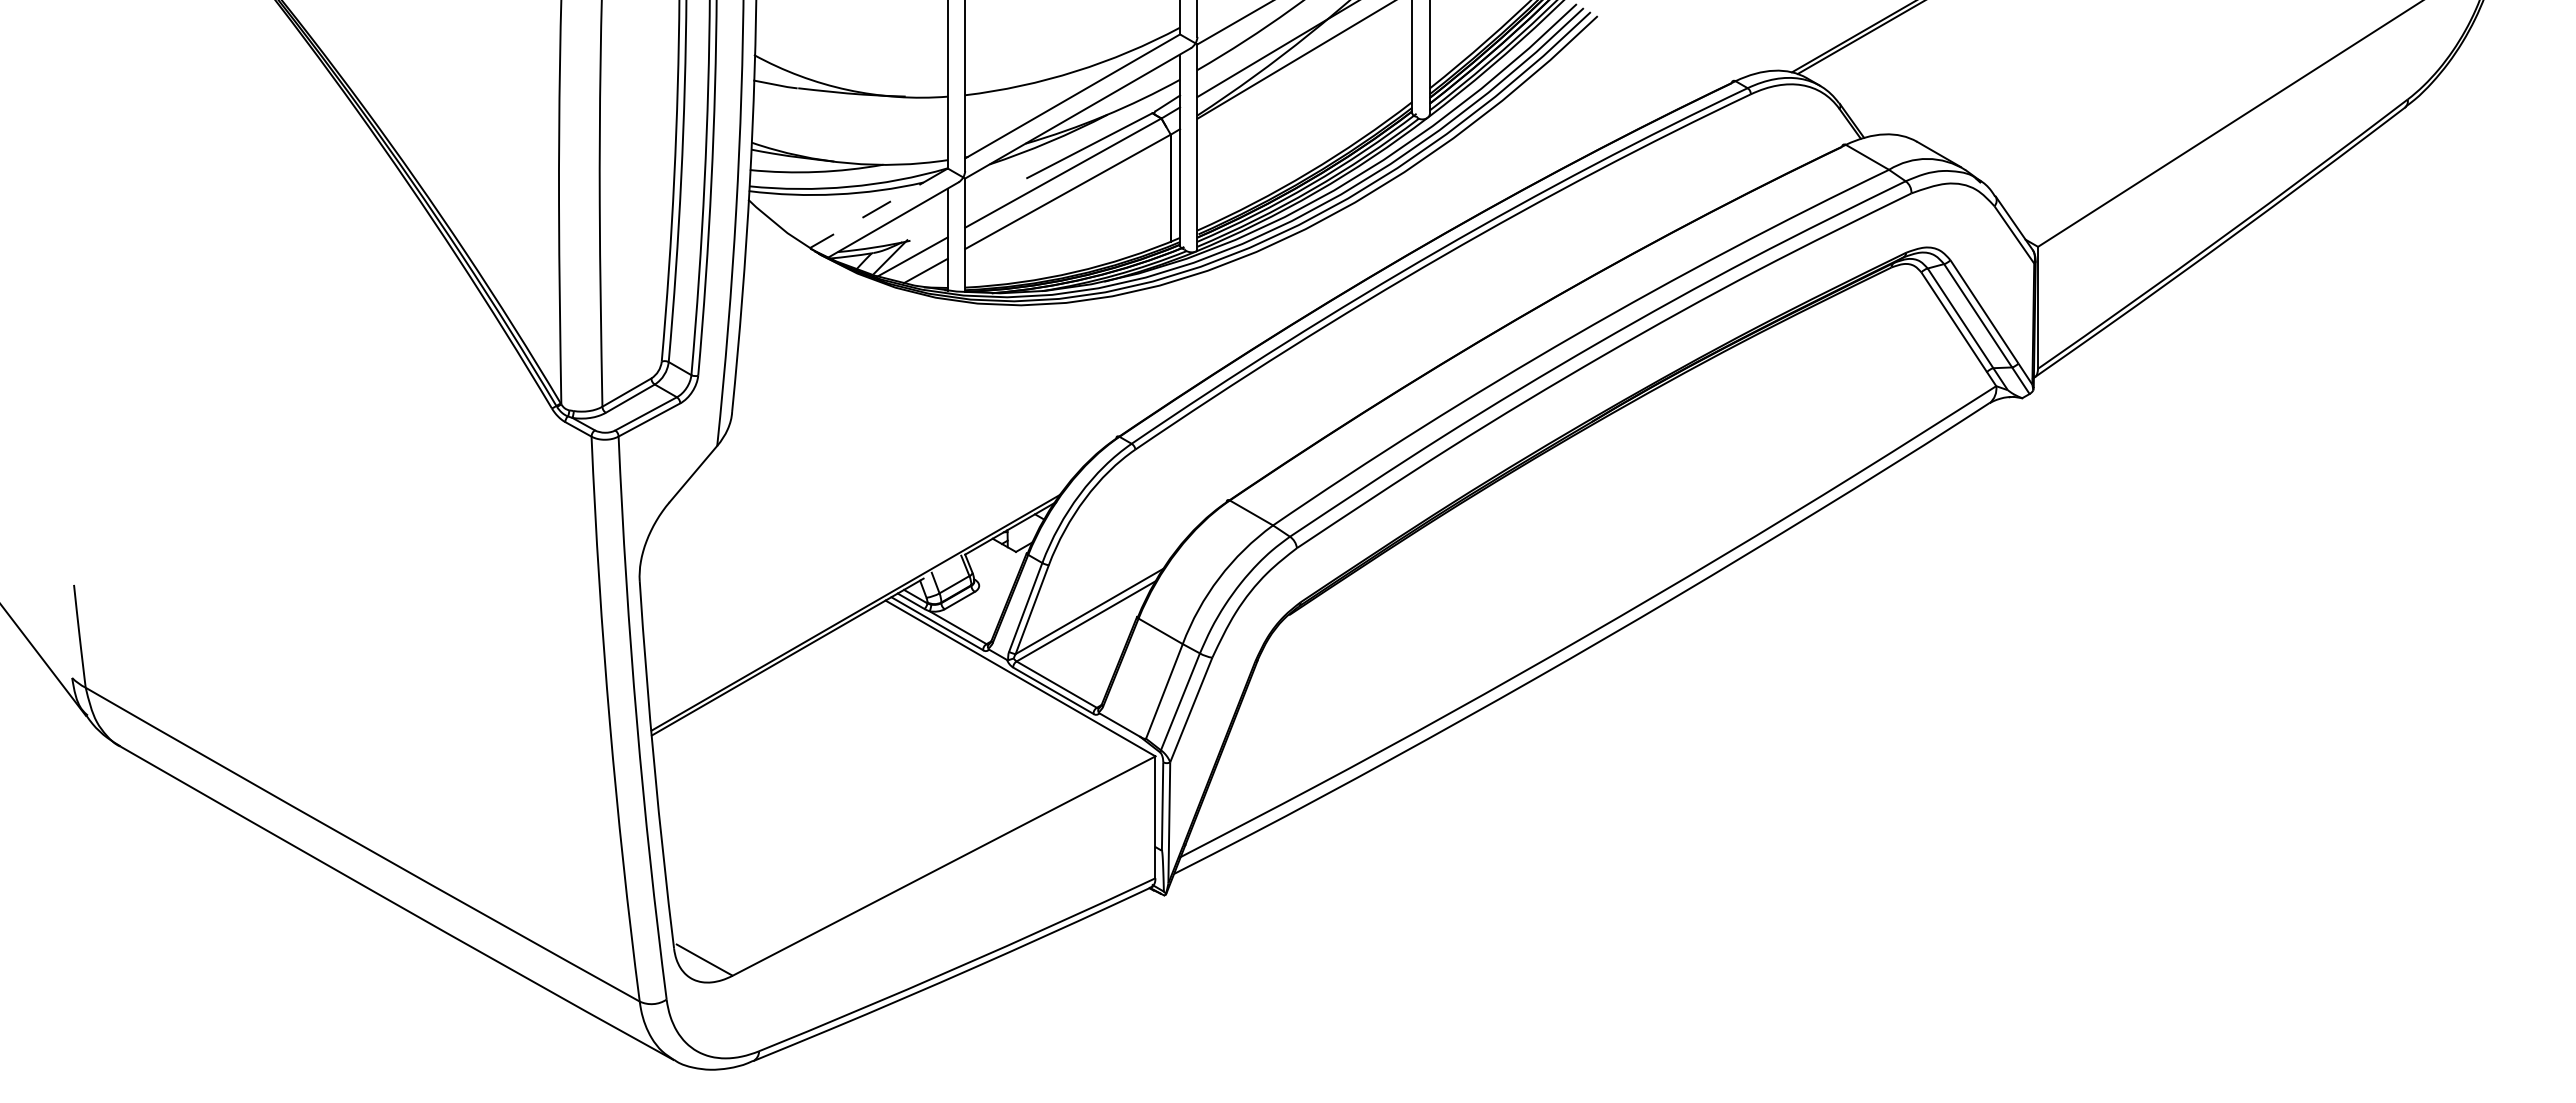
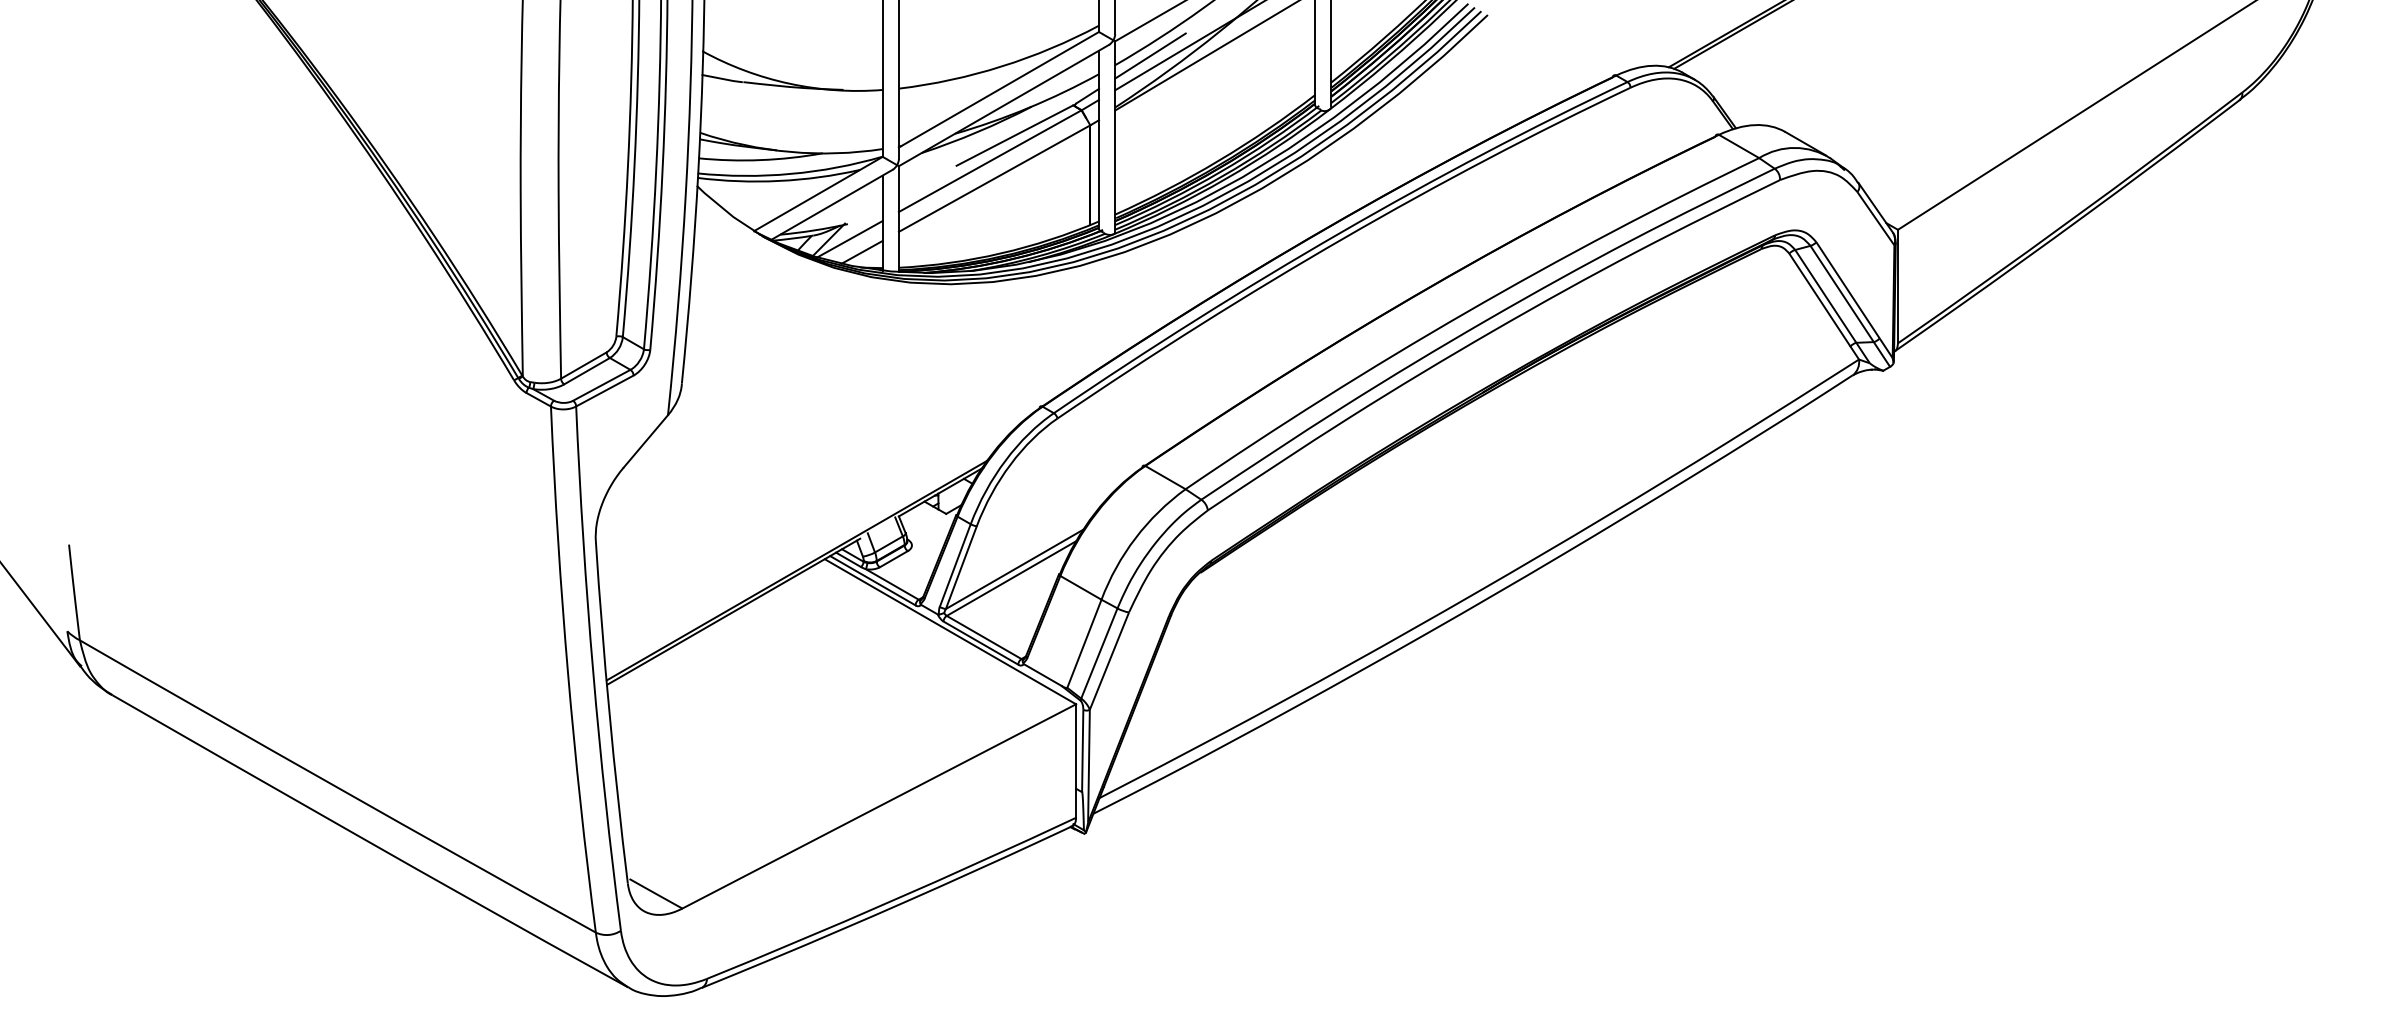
line: (1235, 60) -> (1150, 56), added
line: (878, 208) -> (818, 194), dashed -> solid

